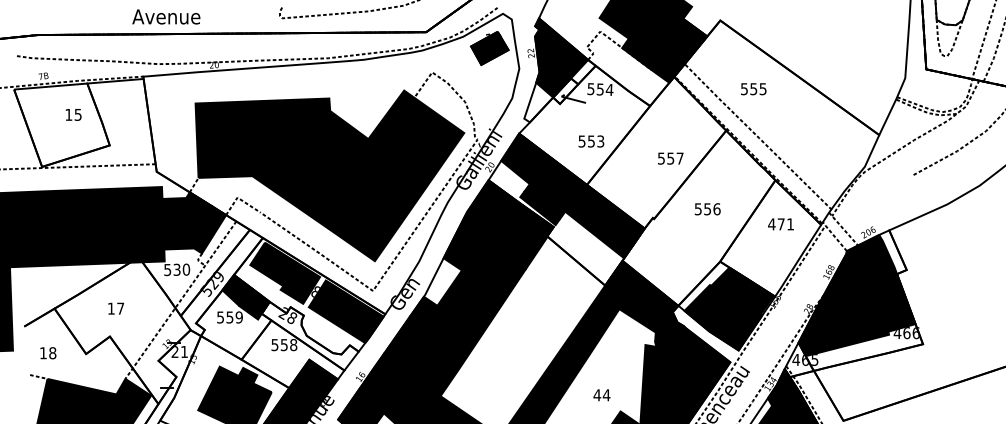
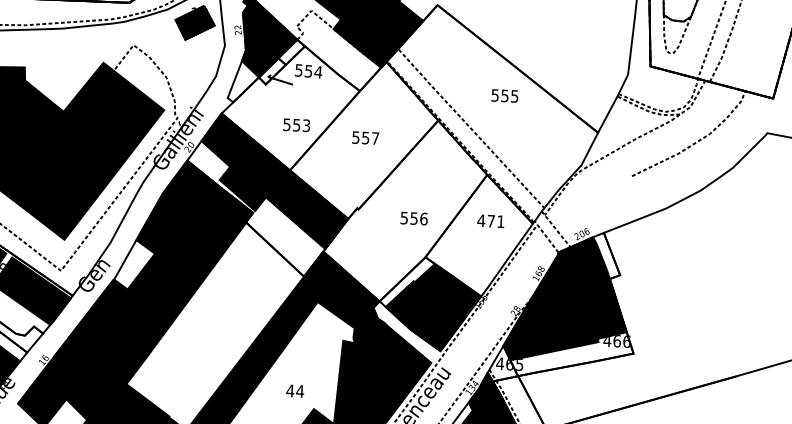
text: (753, 89) -> (504, 96), moved
text: (670, 158) -> (365, 137), moved
text: (707, 209) -> (414, 218), moved

